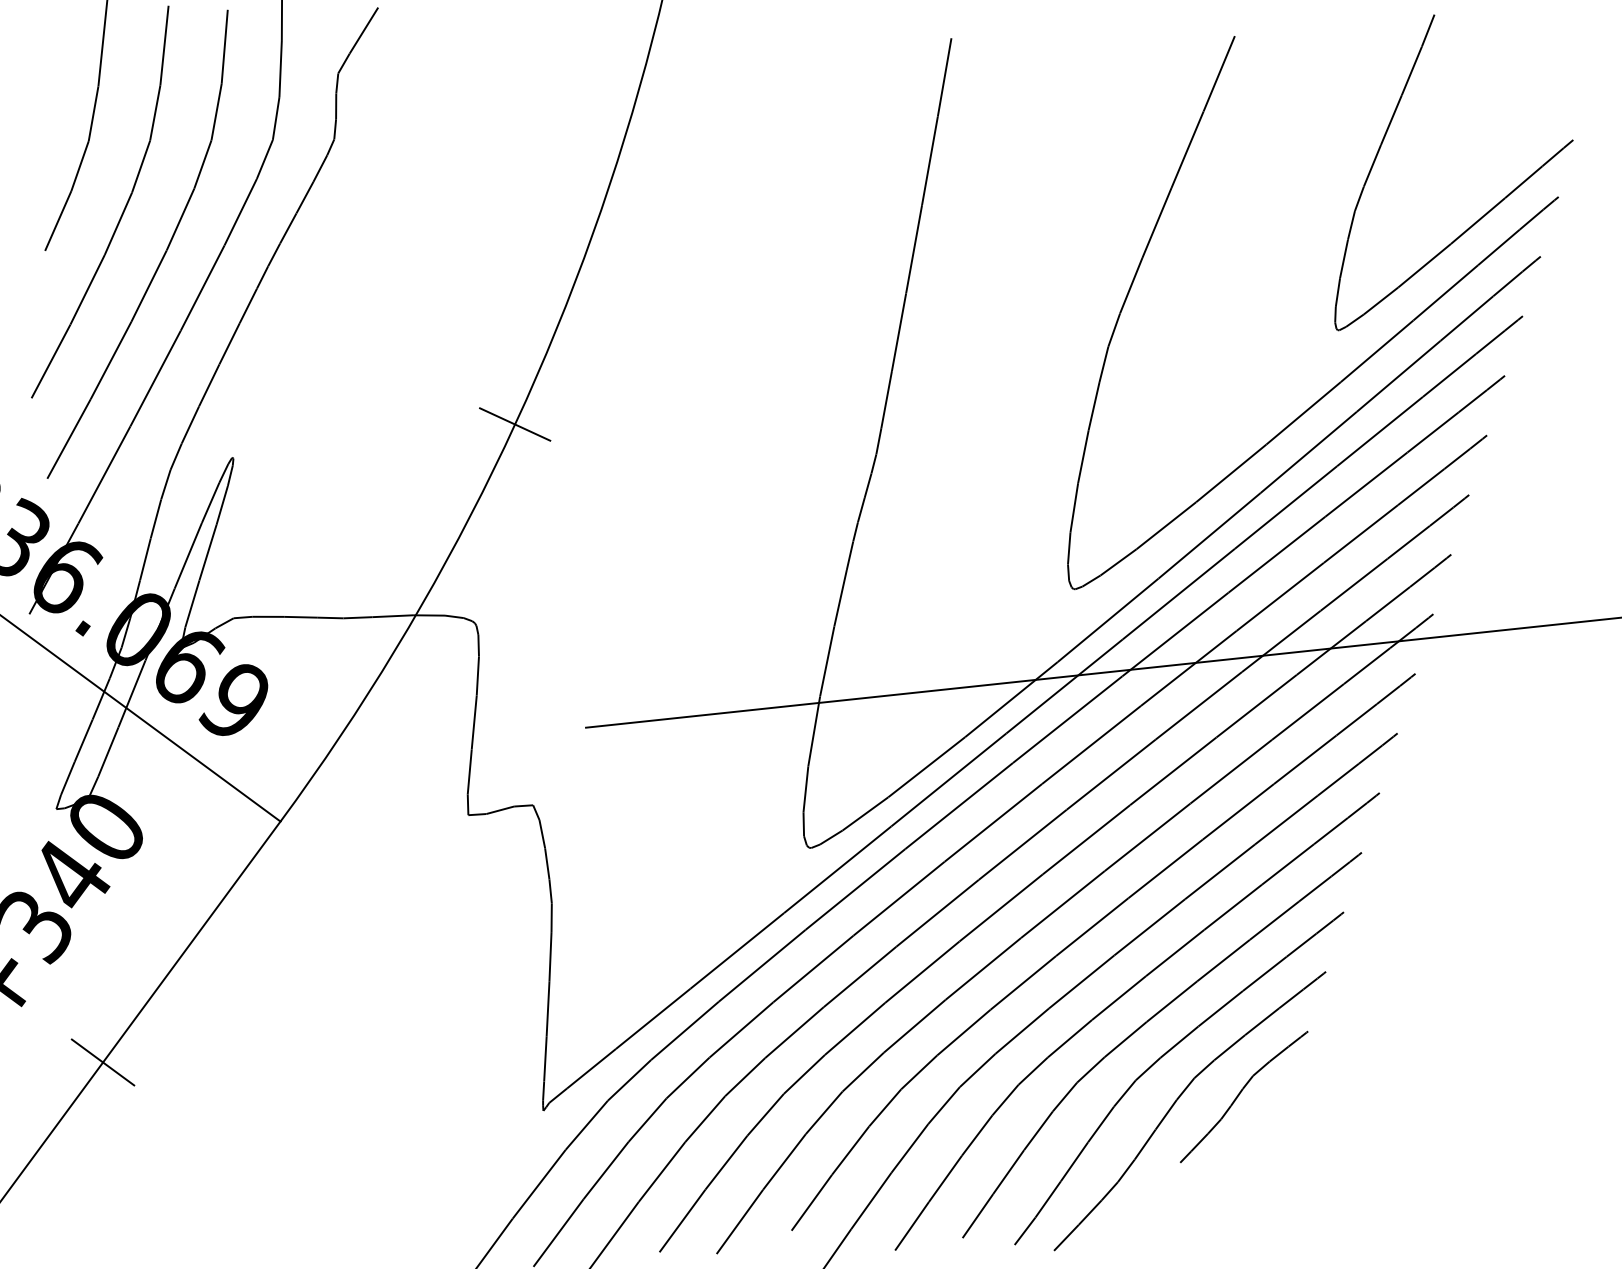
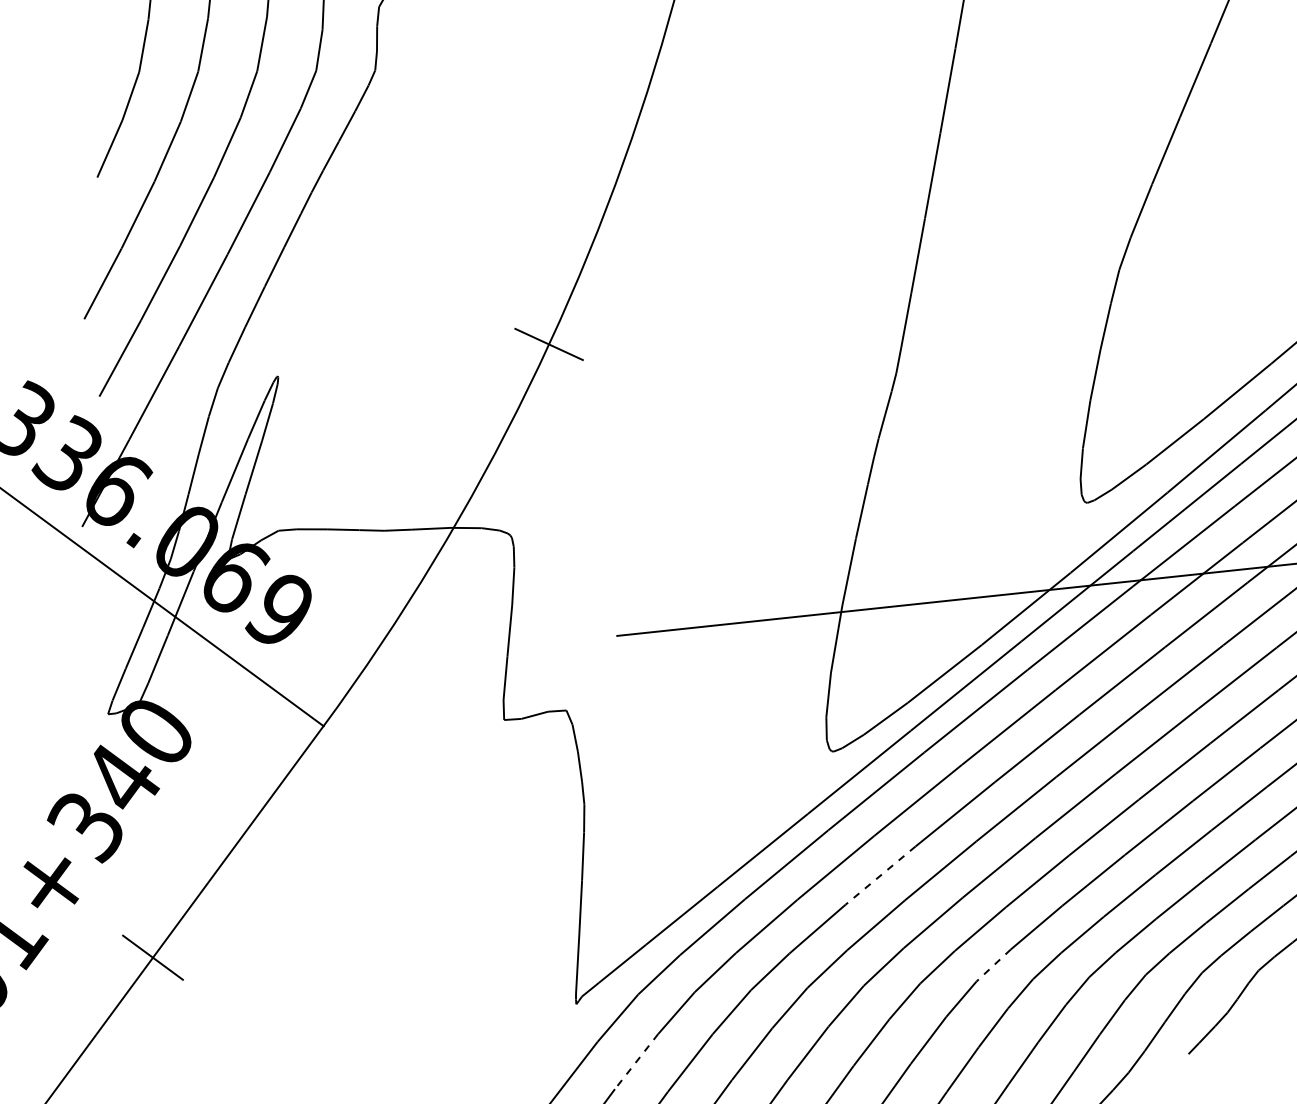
line: (859, 977) -> (880, 876), solid -> dashed
line: (977, 1070) -> (993, 965), solid -> dashed
line: (605, 1170) -> (635, 1061), solid -> dashed

